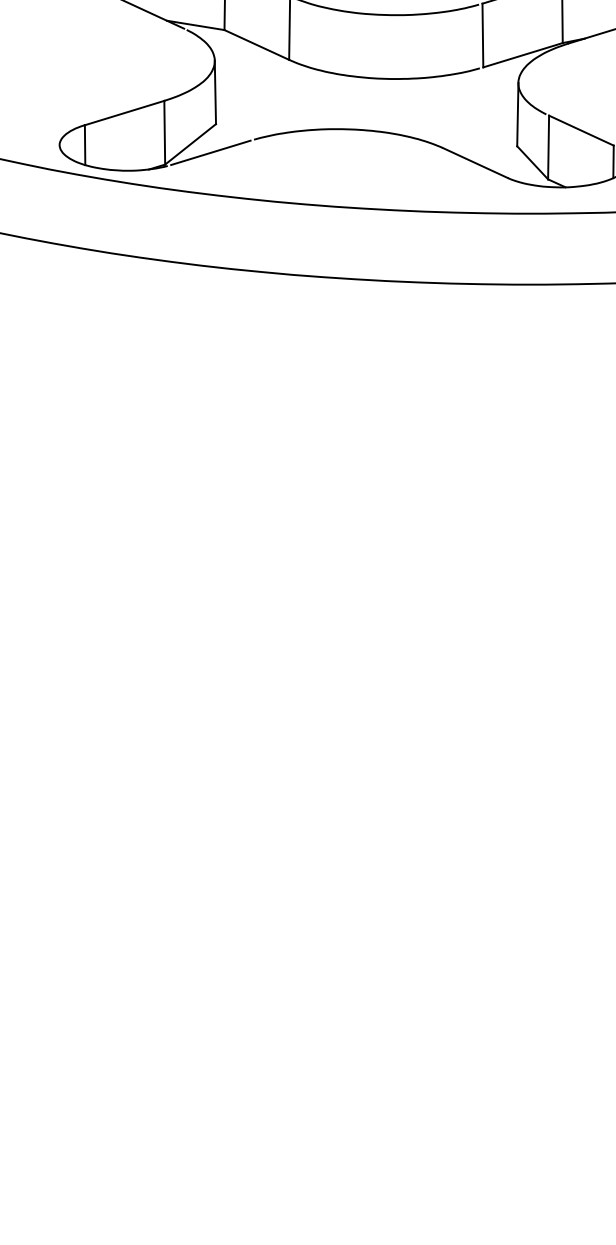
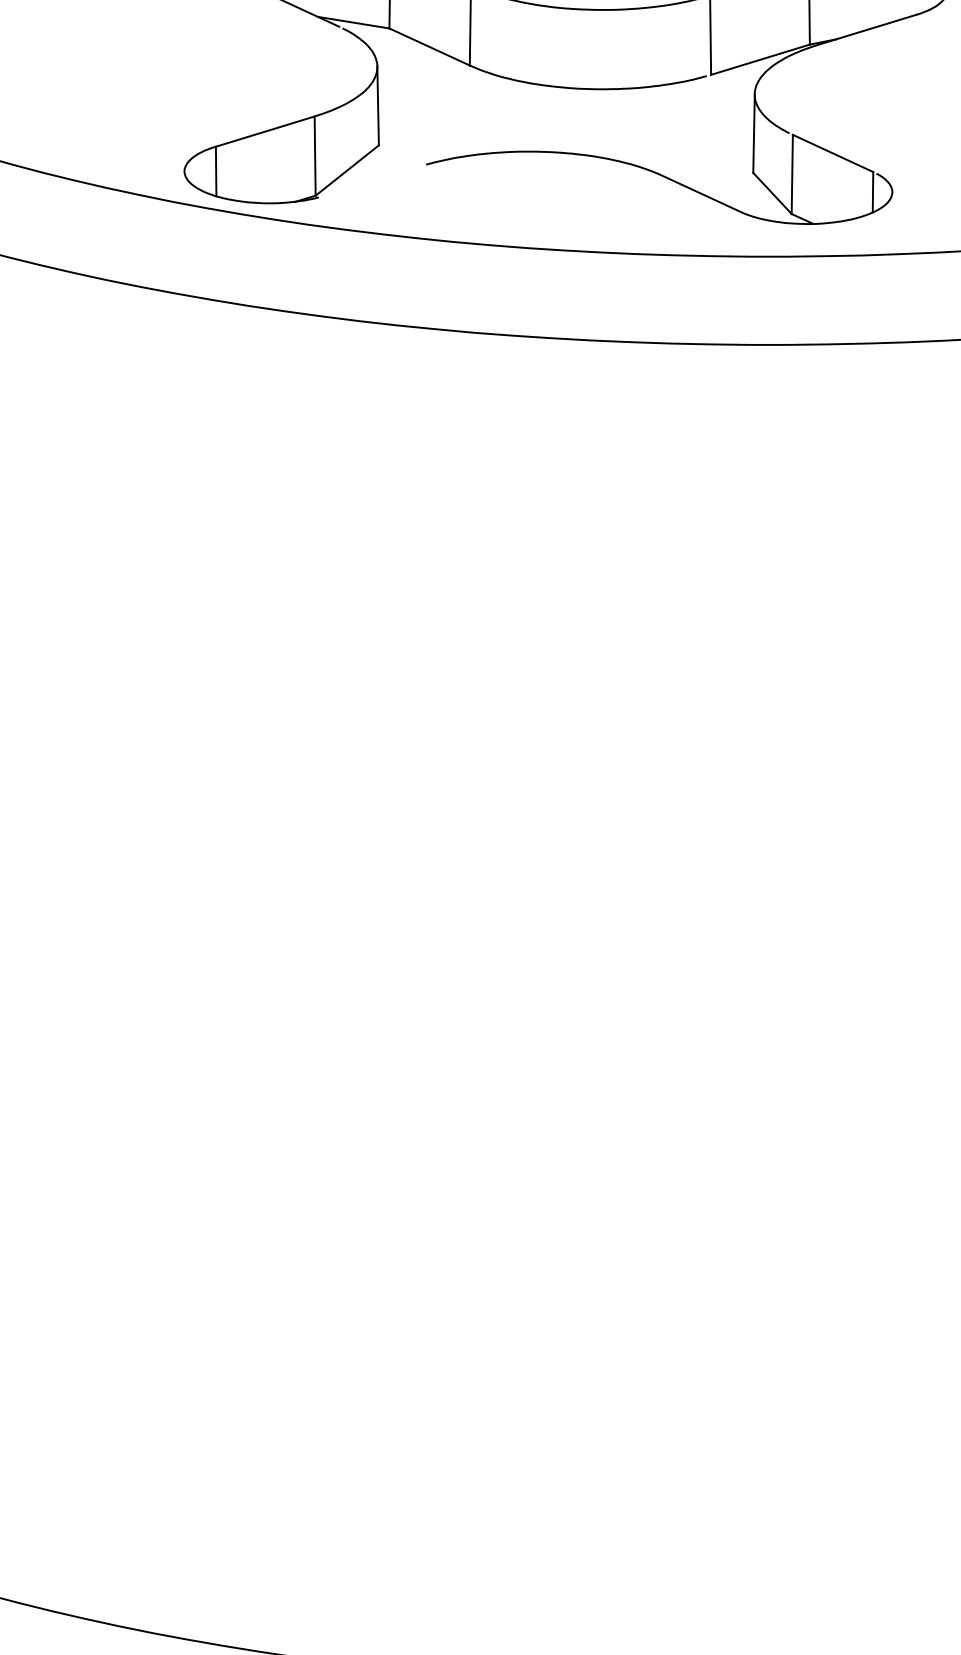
line: (210, 152) -> (372, 180), removed

